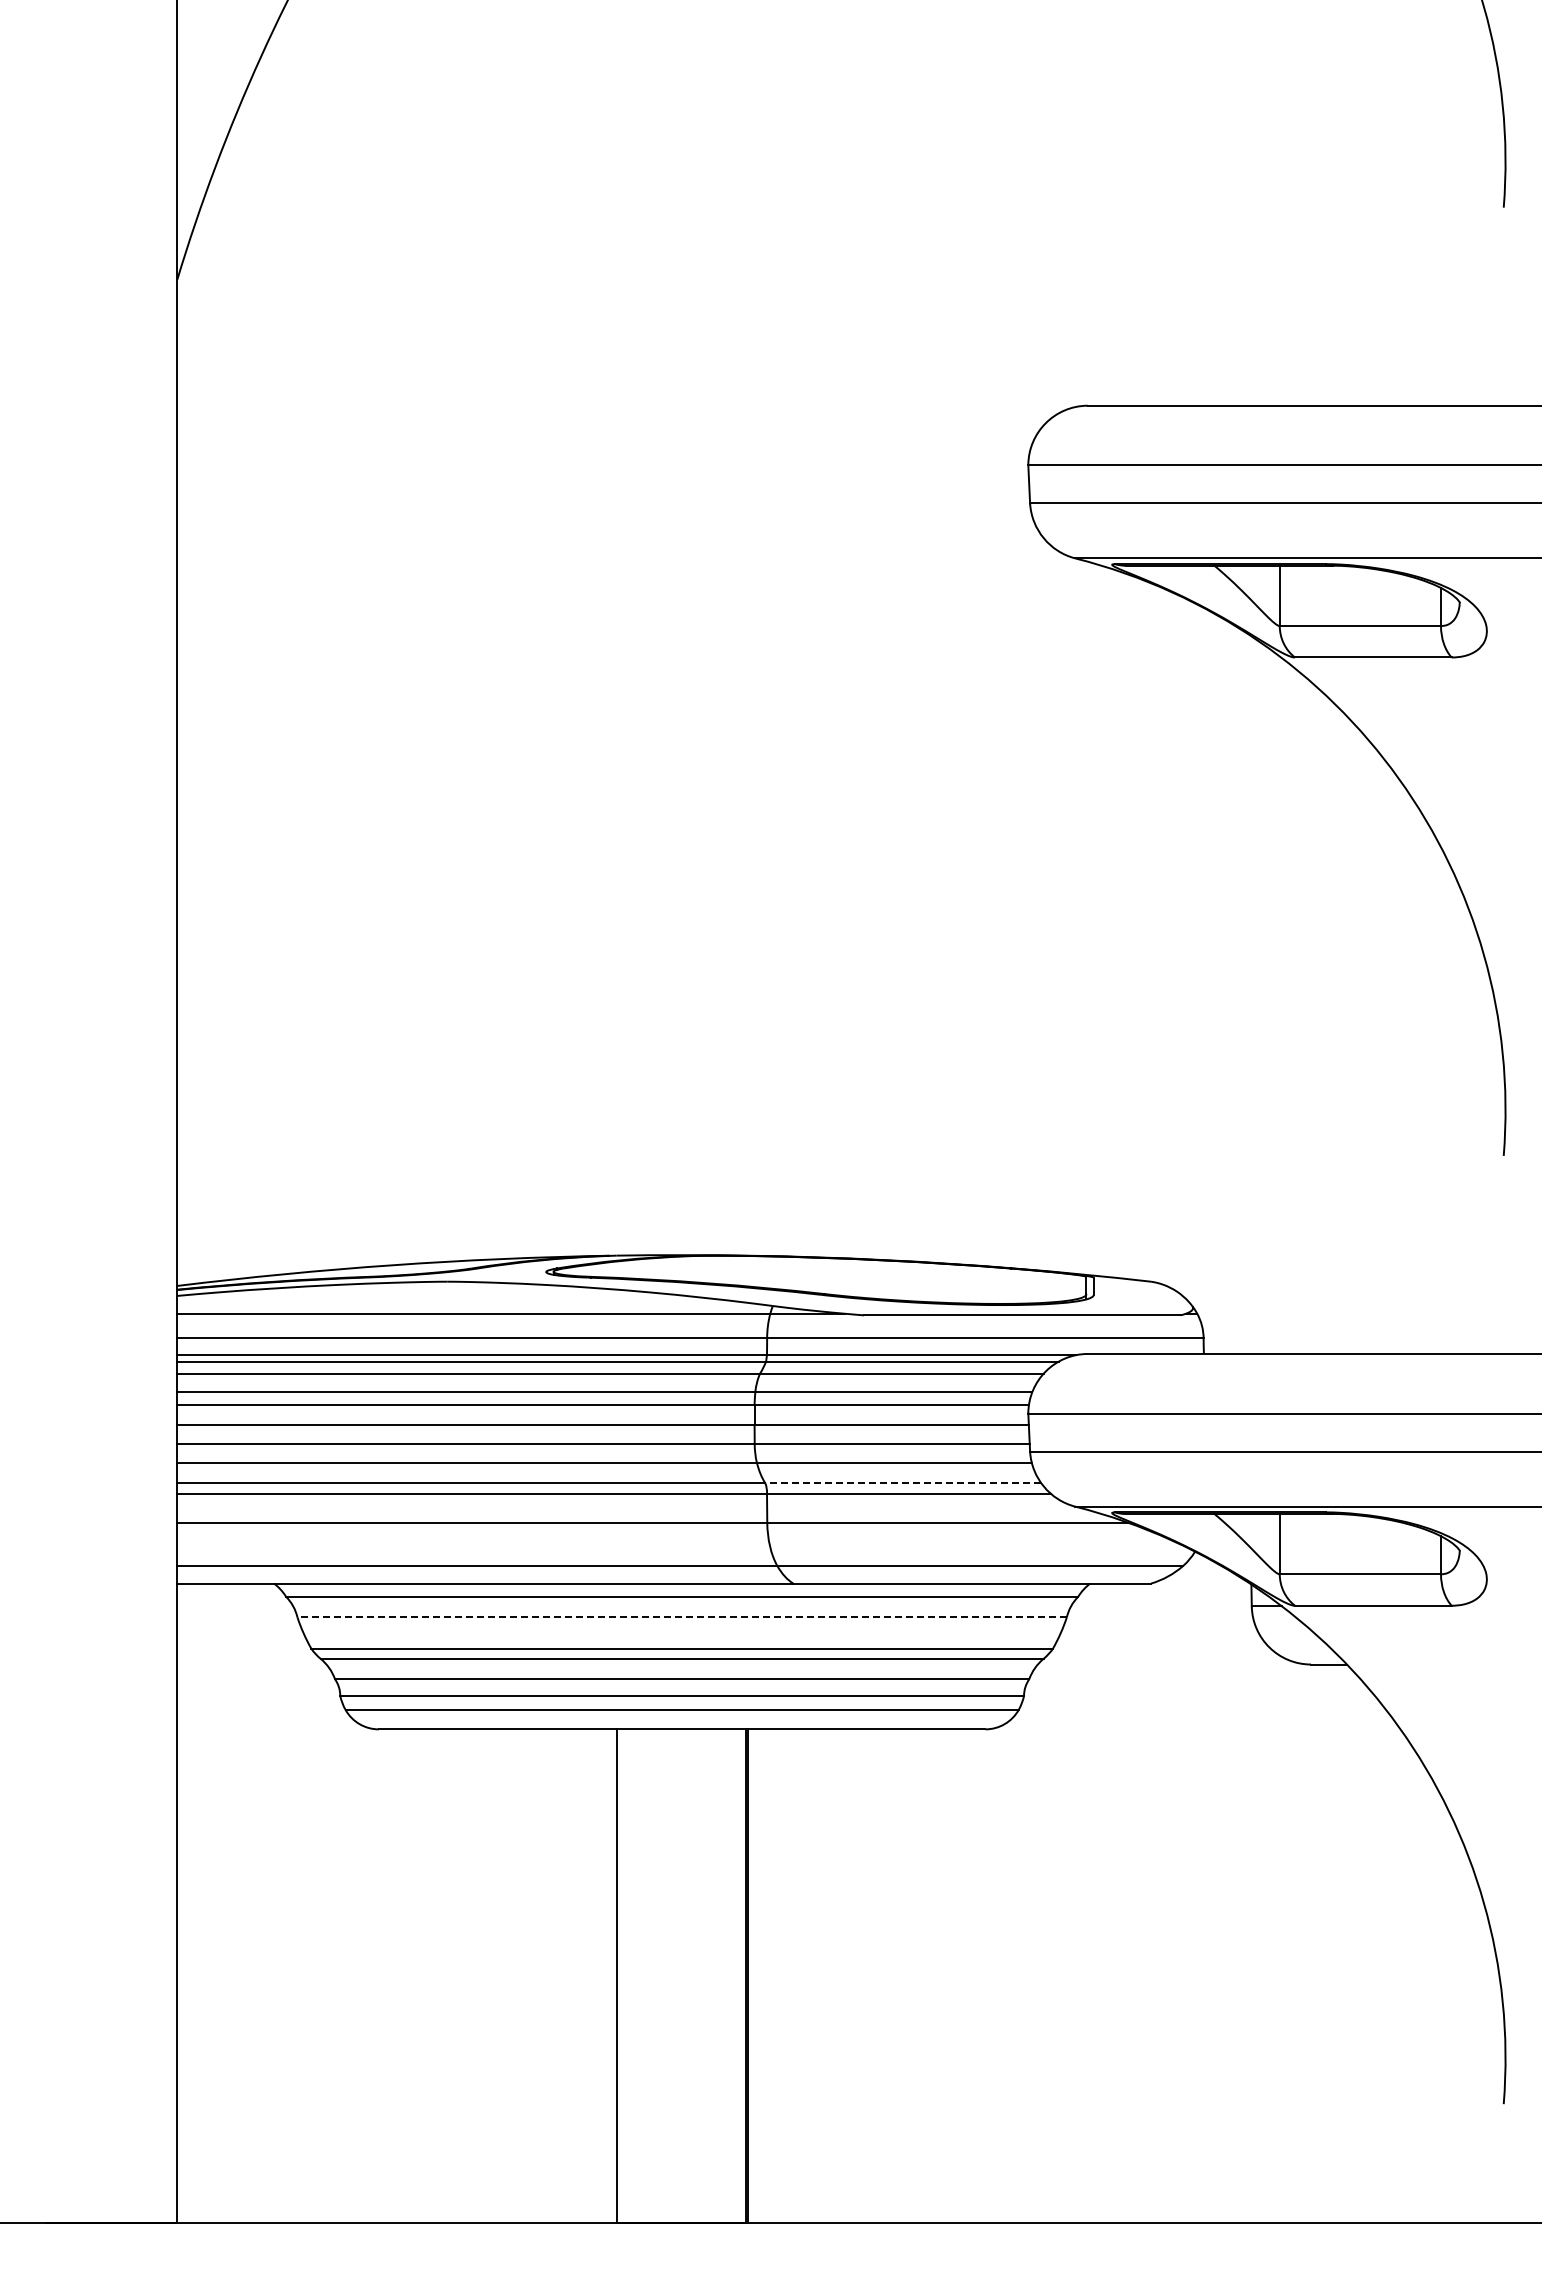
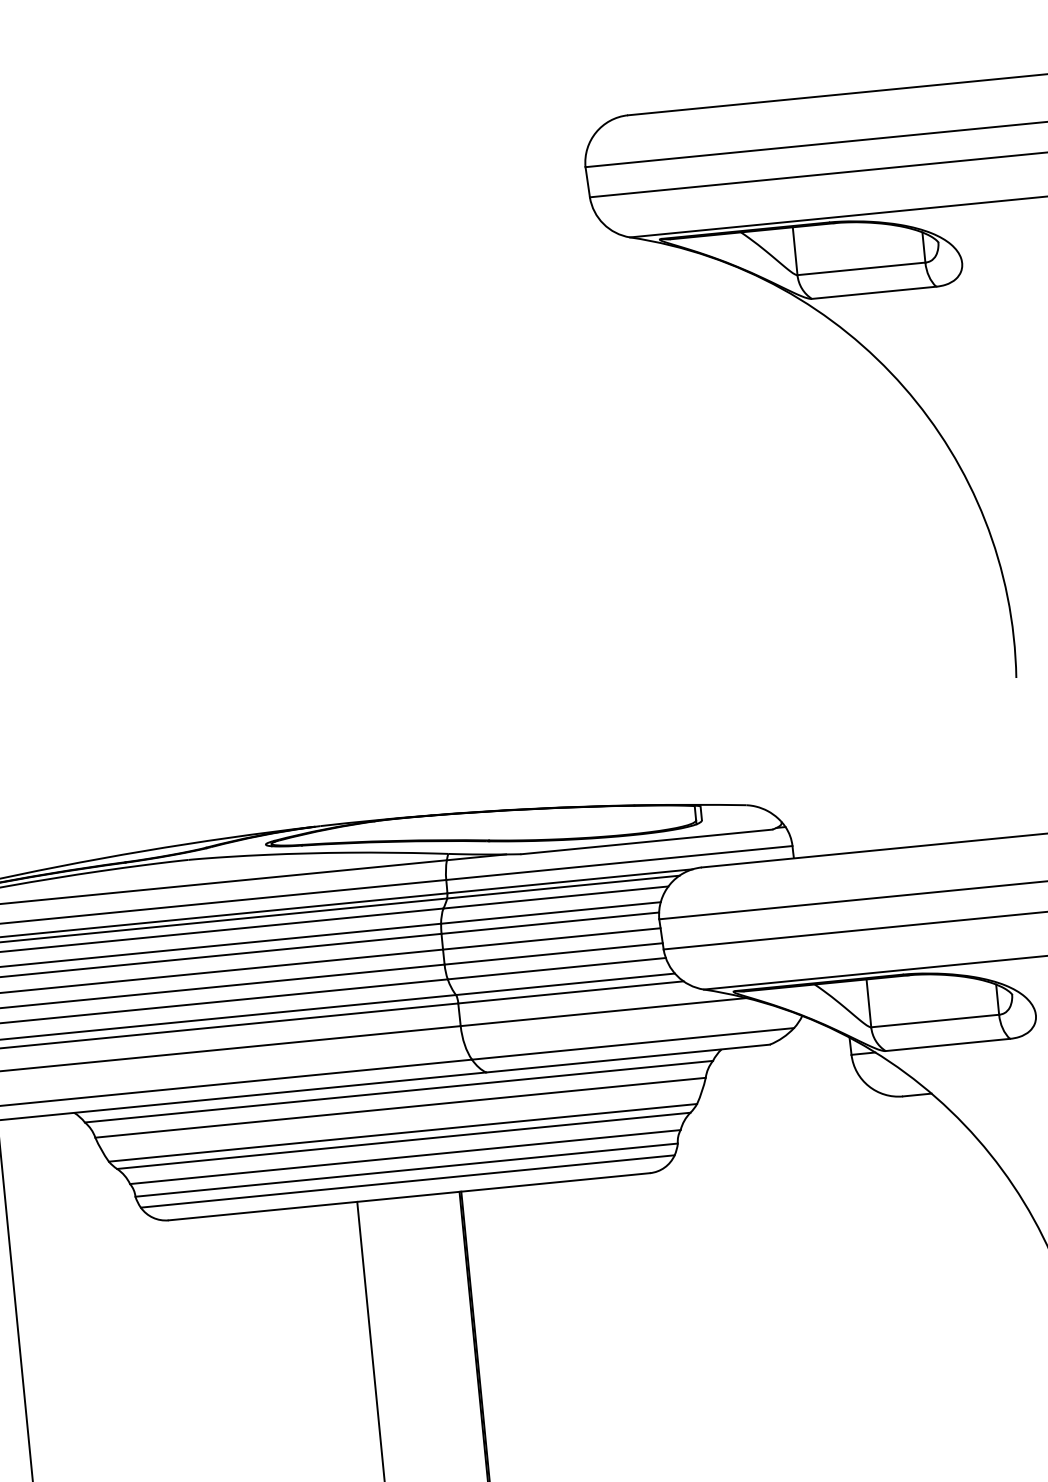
line: (903, 1483) -> (565, 984), dashed -> solid
line: (682, 1617) -> (400, 1108), dashed -> solid

